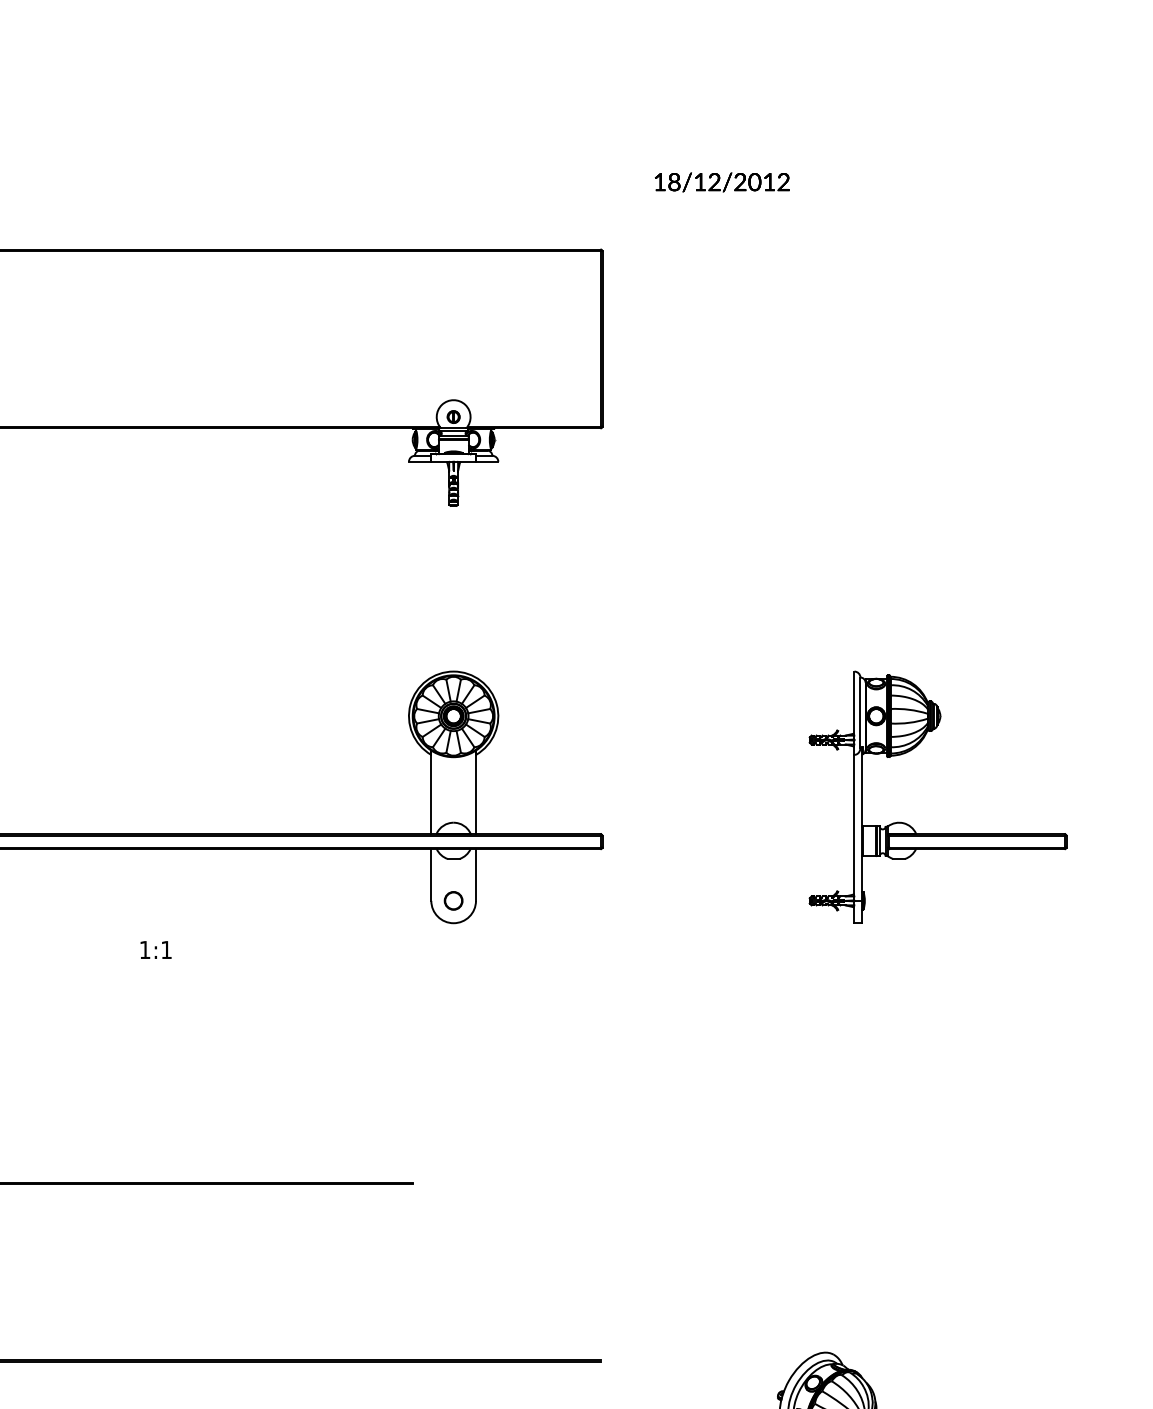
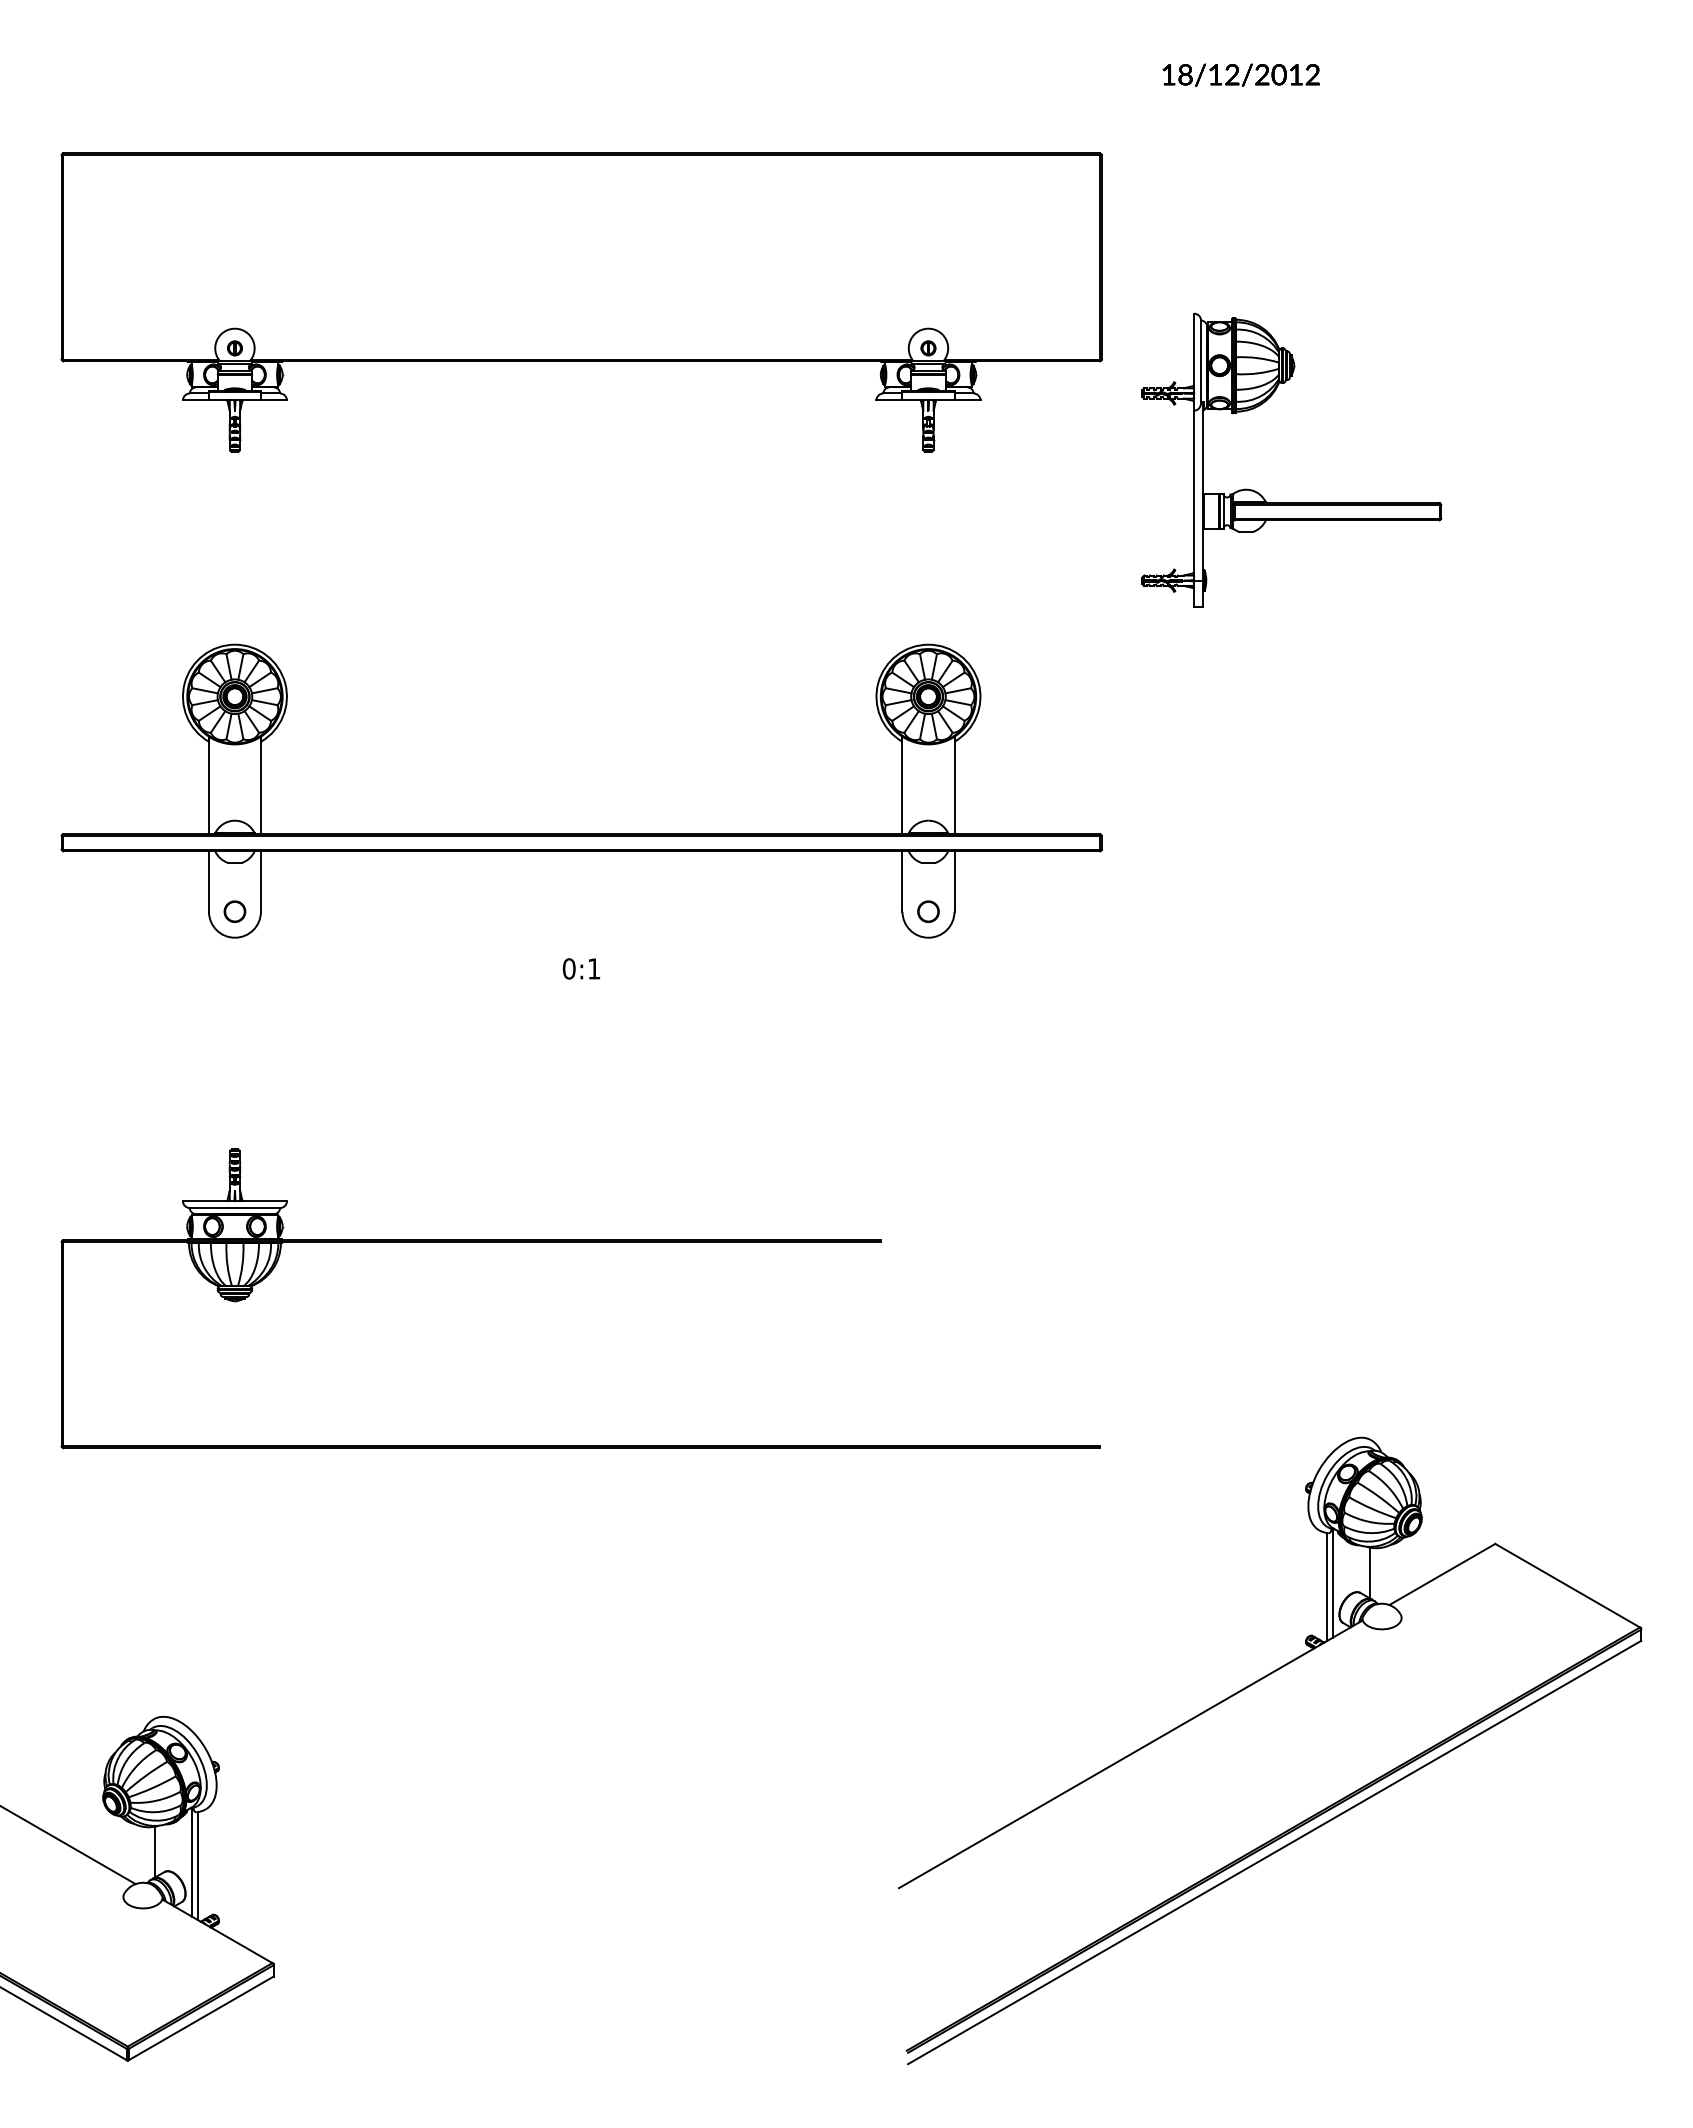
part: (938, 833) -> (1291, 502), moved
text: (144, 949) -> (568, 968), 1:1 -> 0:1

